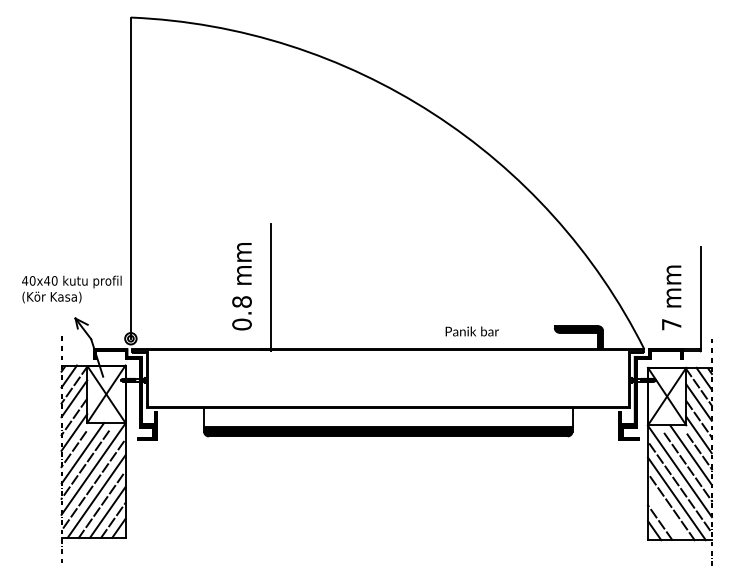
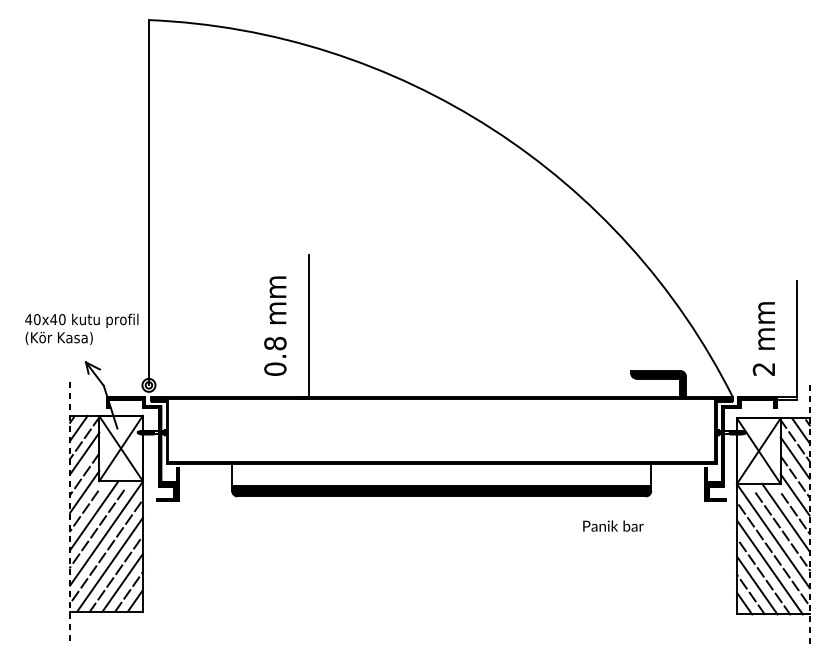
text: (671, 324) -> (763, 369), 7 -> 2
text: (471, 331) -> (612, 526), moved
line: (665, 514) -> (756, 585), added

